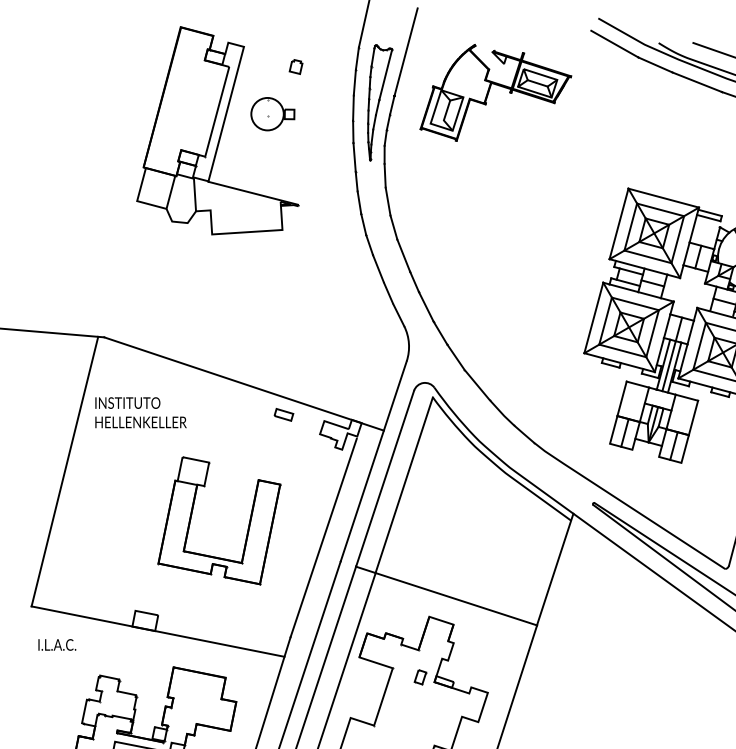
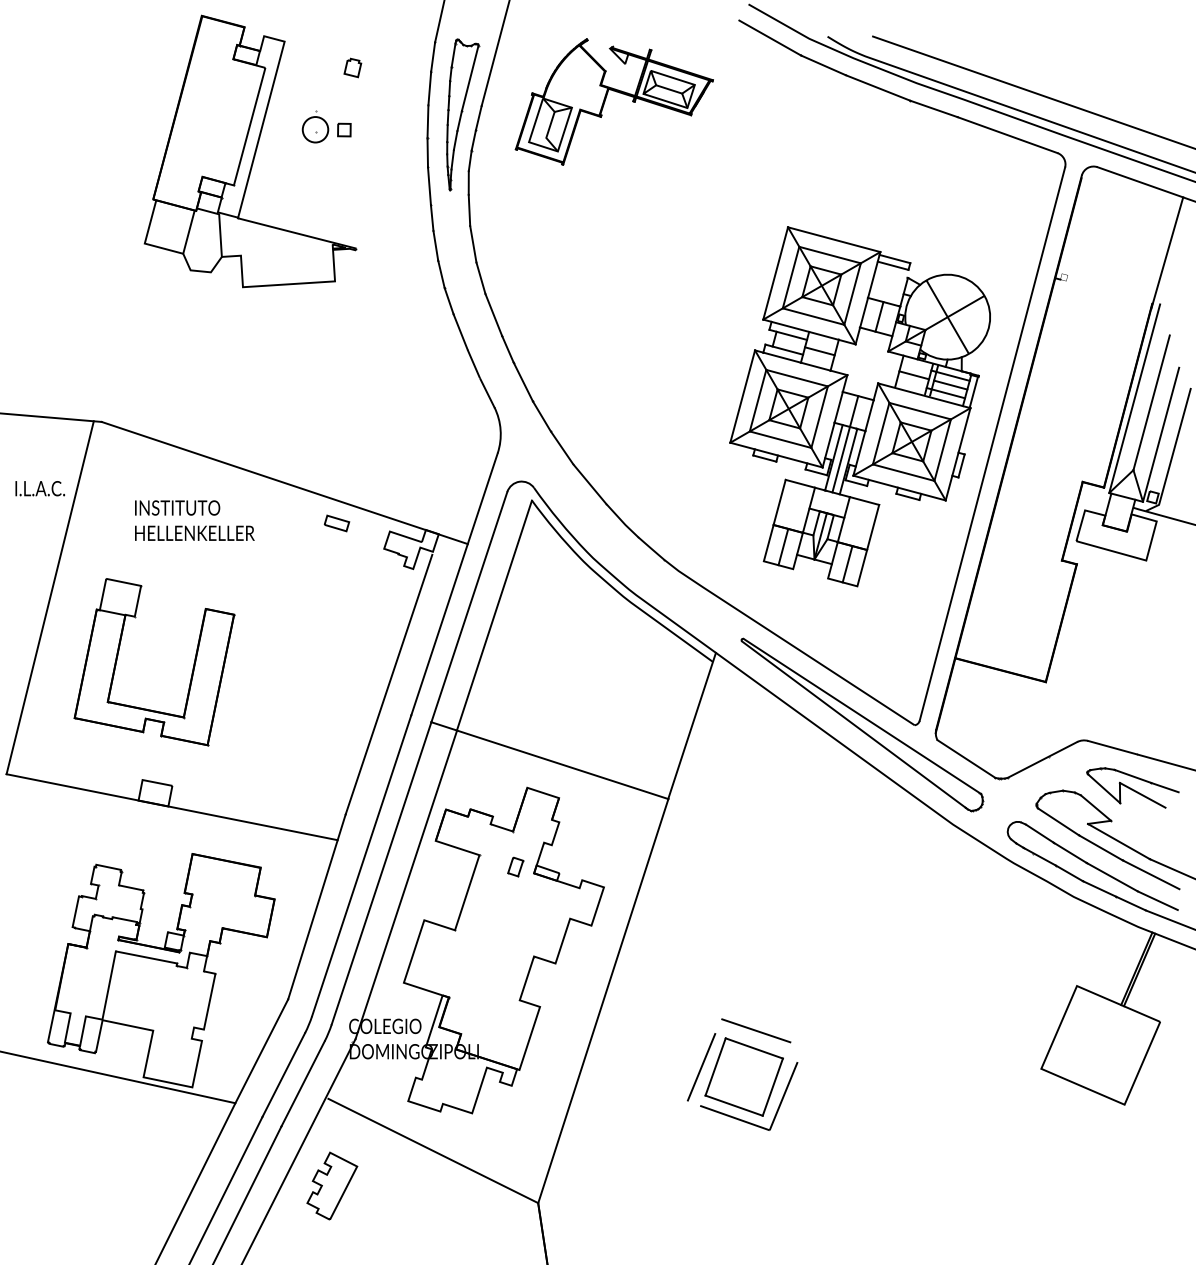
circle: (267, 113) -> (315, 129), size x0.6
text: (140, 412) -> (194, 520), moved
part: (191, 515) -> (118, 655), moved
text: (56, 644) -> (39, 488), moved

